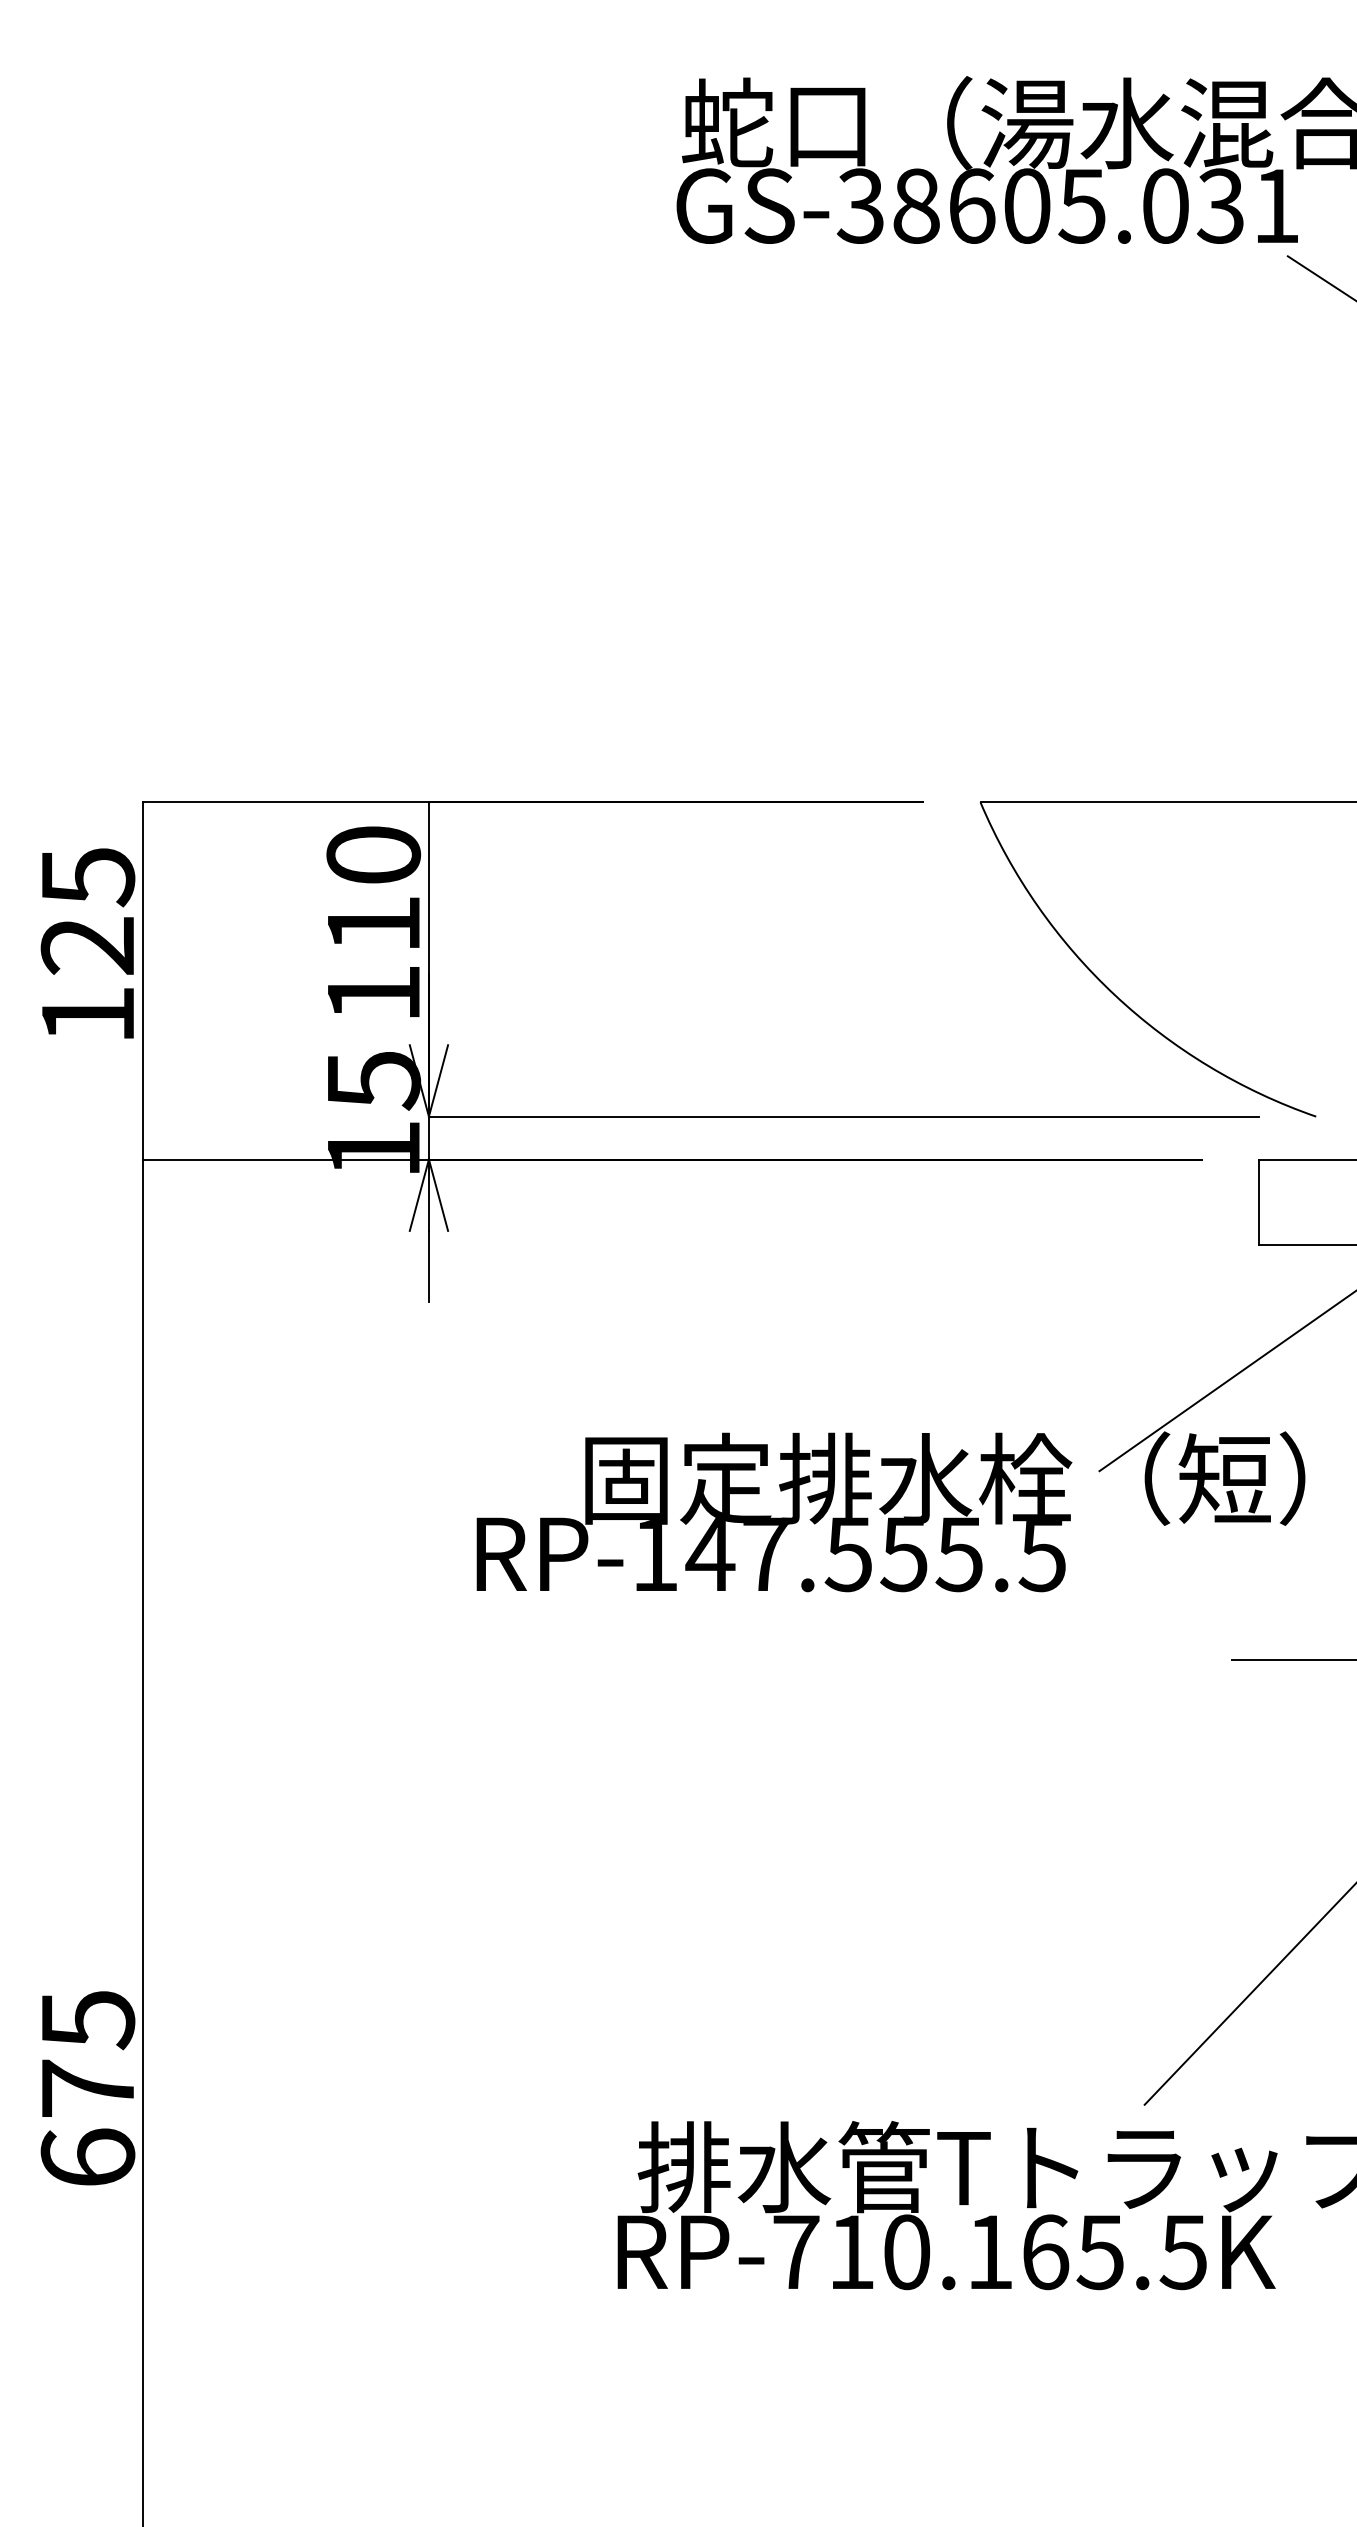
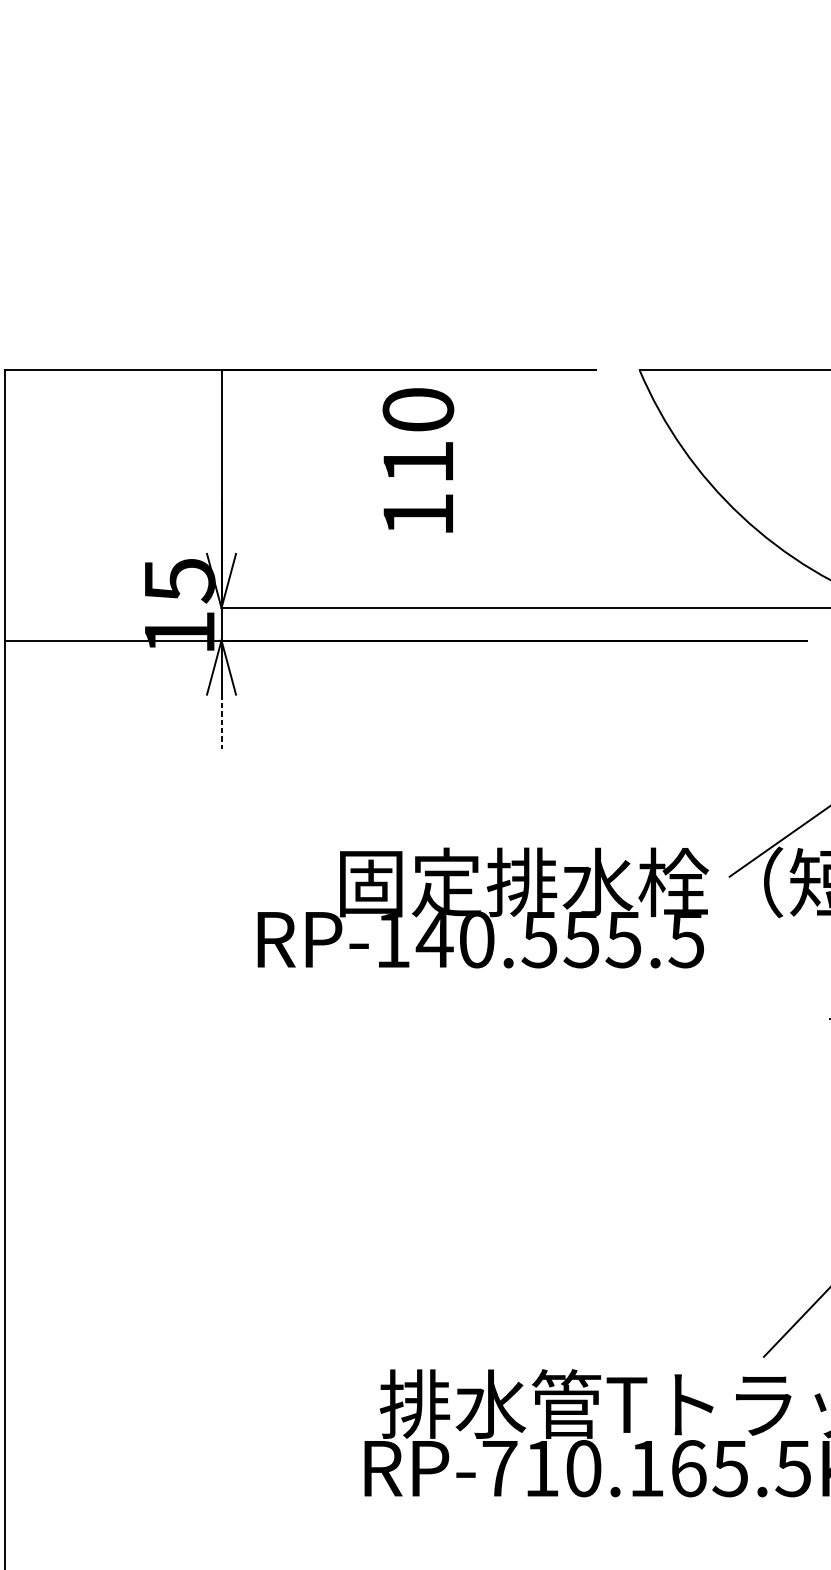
text: (373, 921) -> (418, 460), moved
line: (428, 1266) -> (221, 721), solid -> dashed
text: (766, 1554) -> (477, 939), RP-147.555.5 -> RP-140.555.5

